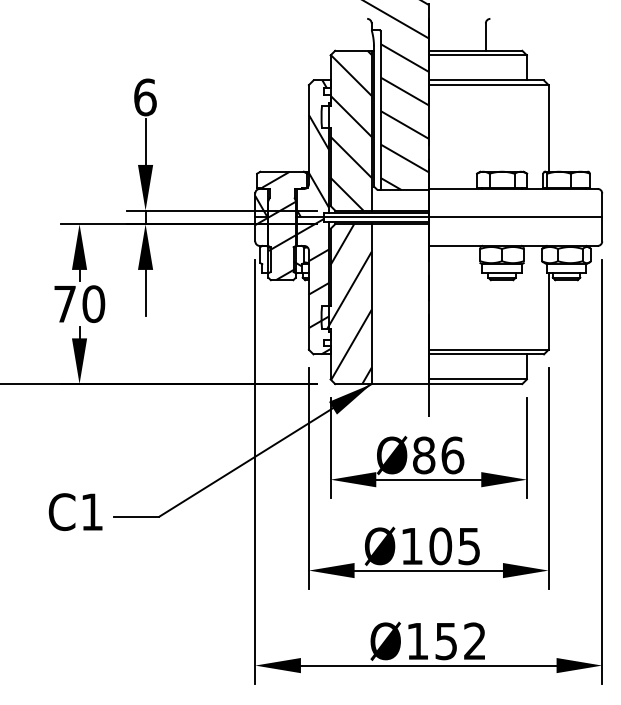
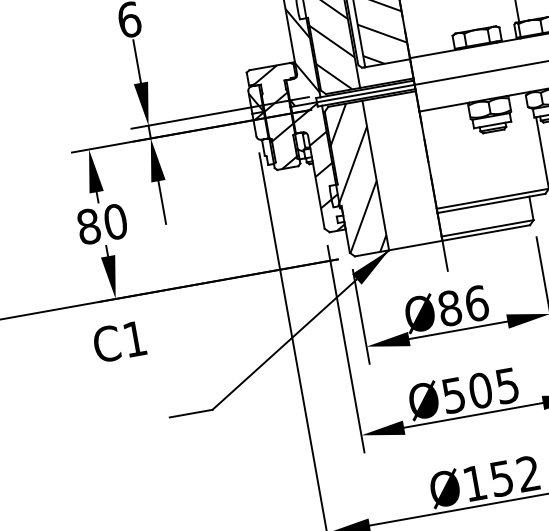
text: (65, 304) -> (89, 226), 70 -> 80
text: (75, 512) -> (119, 342), moved
text: (411, 546) -> (453, 395), Ø105 -> Ø505

